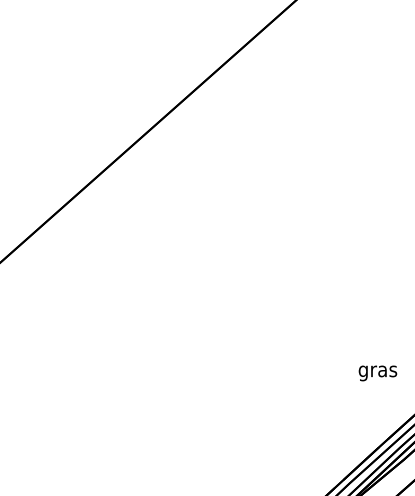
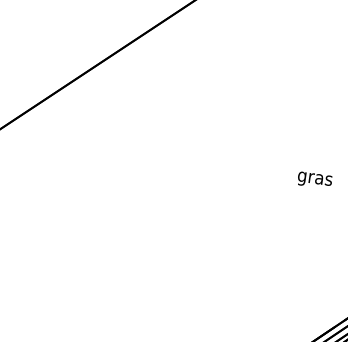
text: (377, 373) -> (314, 180), moved

